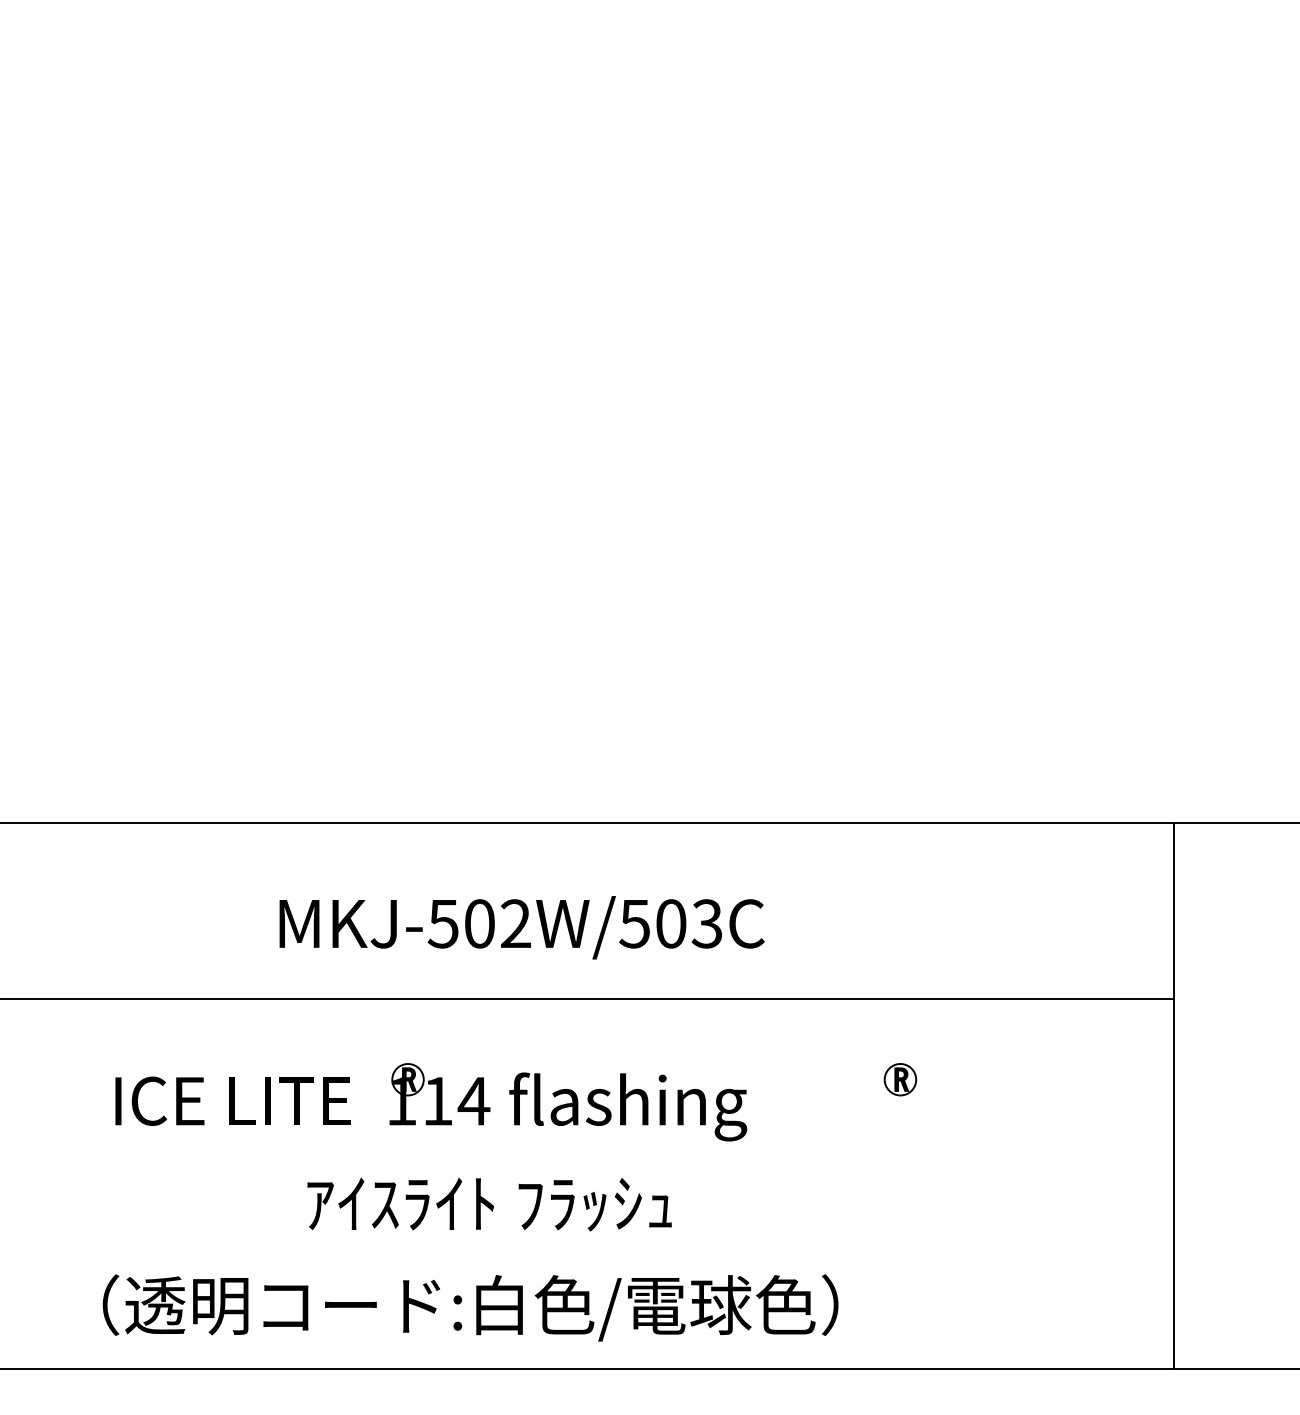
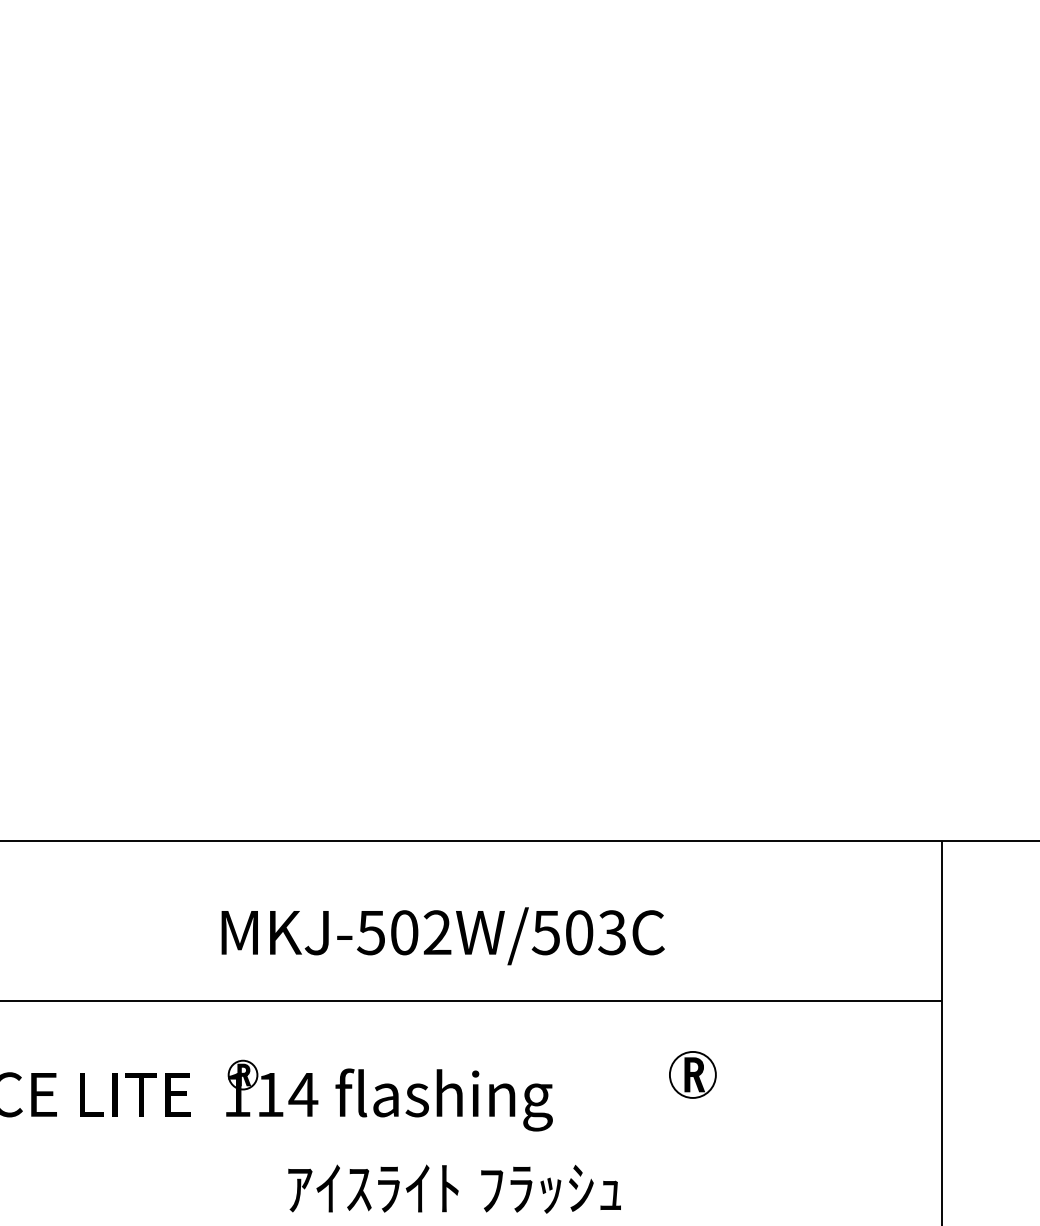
text: (521, 927) -> (442, 936), moved
part: (900, 1079) -> (692, 1074), size x1.6
text: (489, 1204) -> (454, 1189), moved

